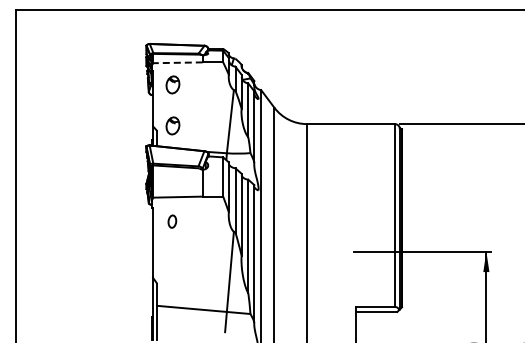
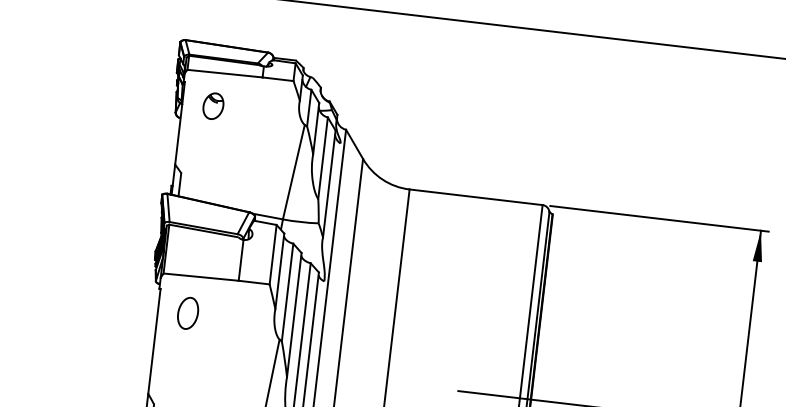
line: (178, 62) -> (225, 73), dashed -> solid
part: (172, 125) -> (205, 167), removed
part: (172, 221) -> (188, 313), size x1.67

